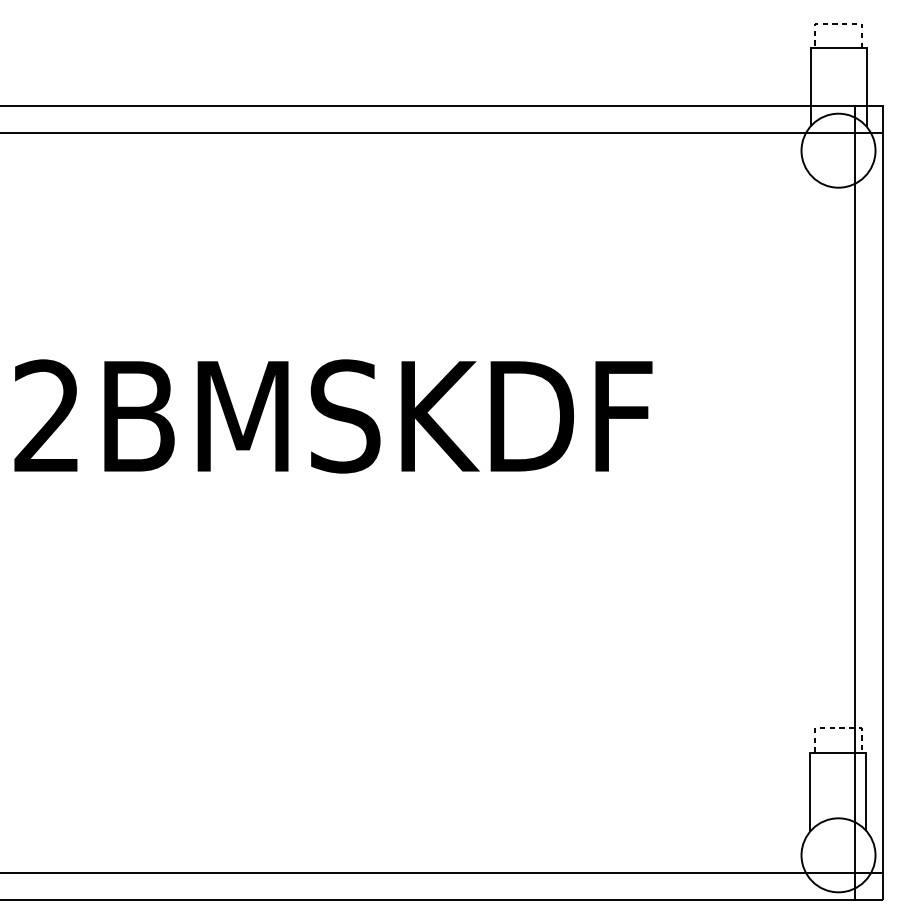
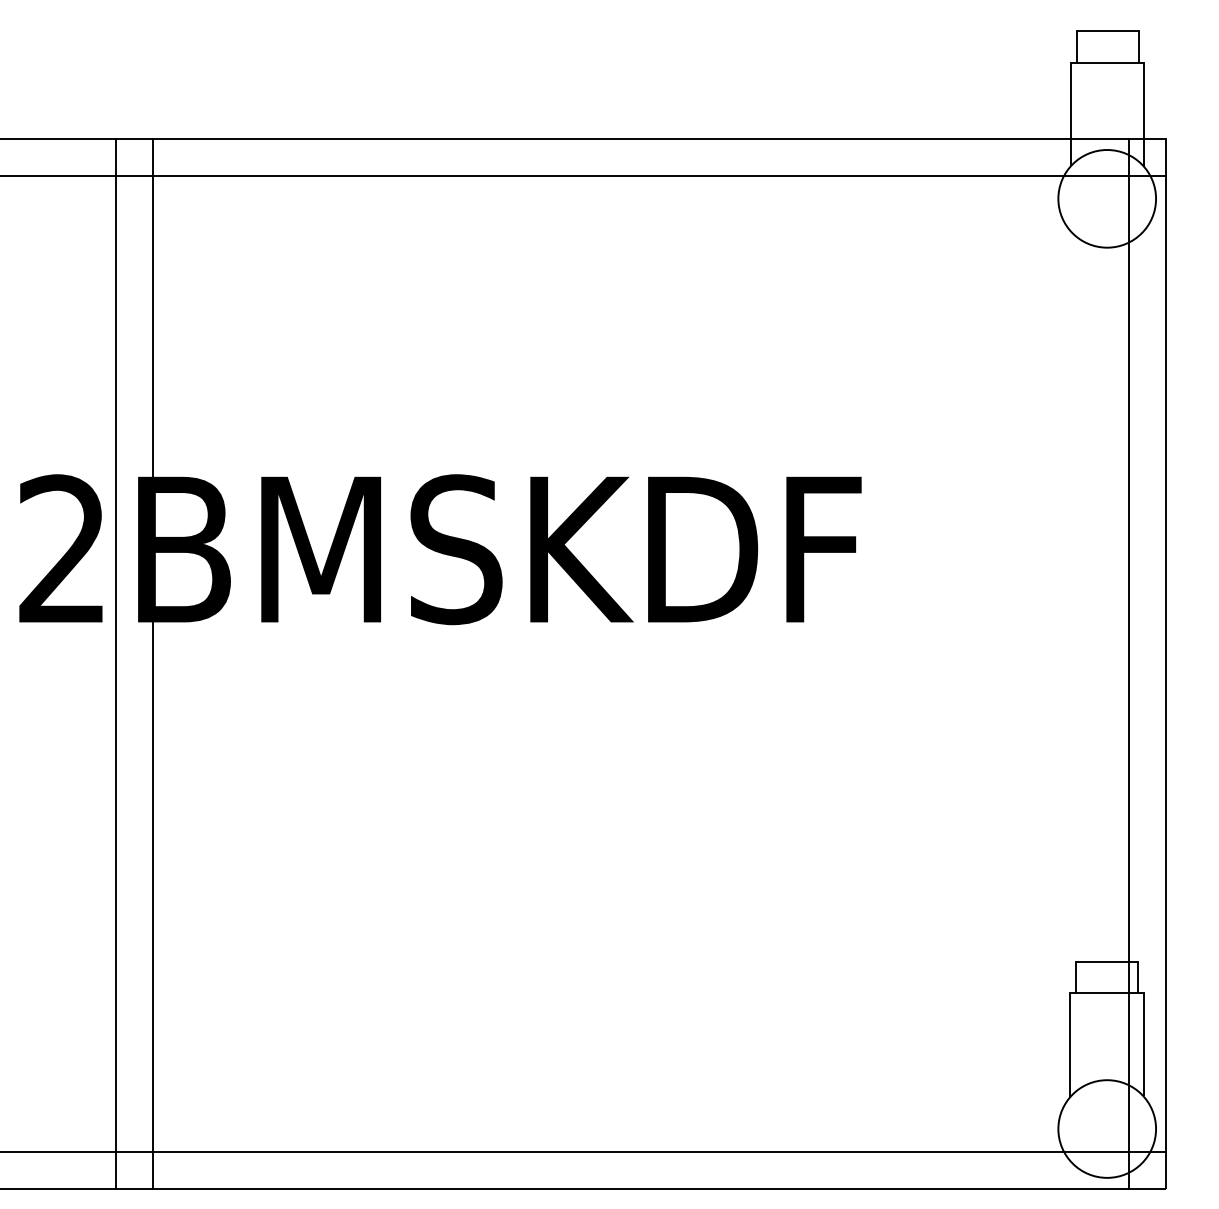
line: (838, 23) -> (1107, 31), dashed -> solid
line: (88, 502) -> (116, 663), added
line: (115, 502) -> (152, 663), added
line: (837, 728) -> (1106, 961), dashed -> solid

